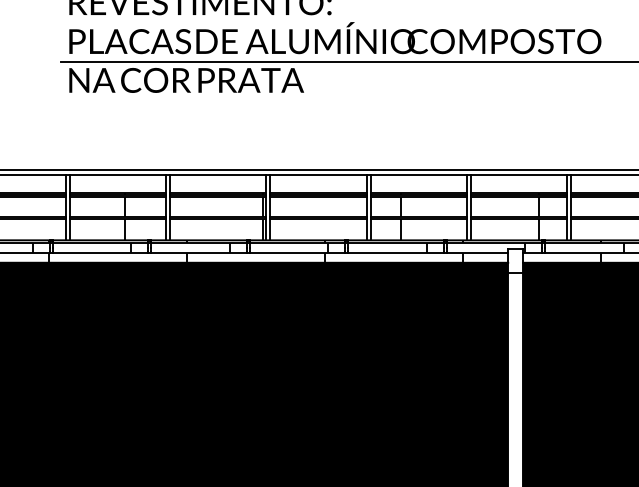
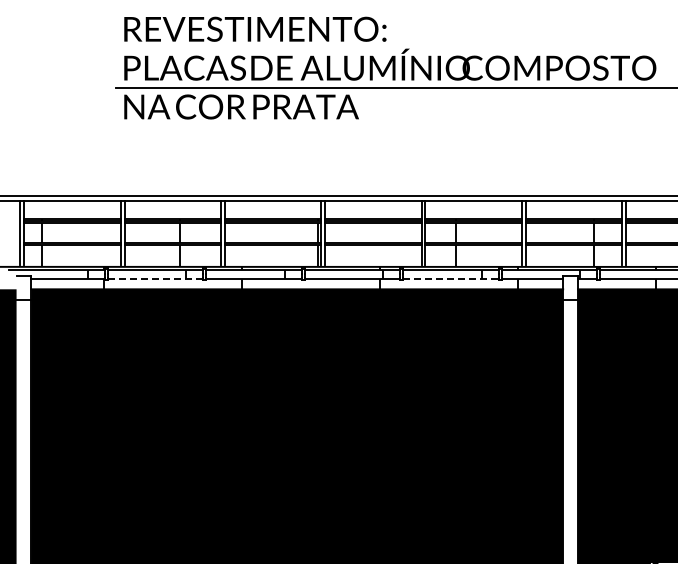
line: (100, 252) -> (155, 279), solid -> dashed
line: (396, 252) -> (451, 279), solid -> dashed

